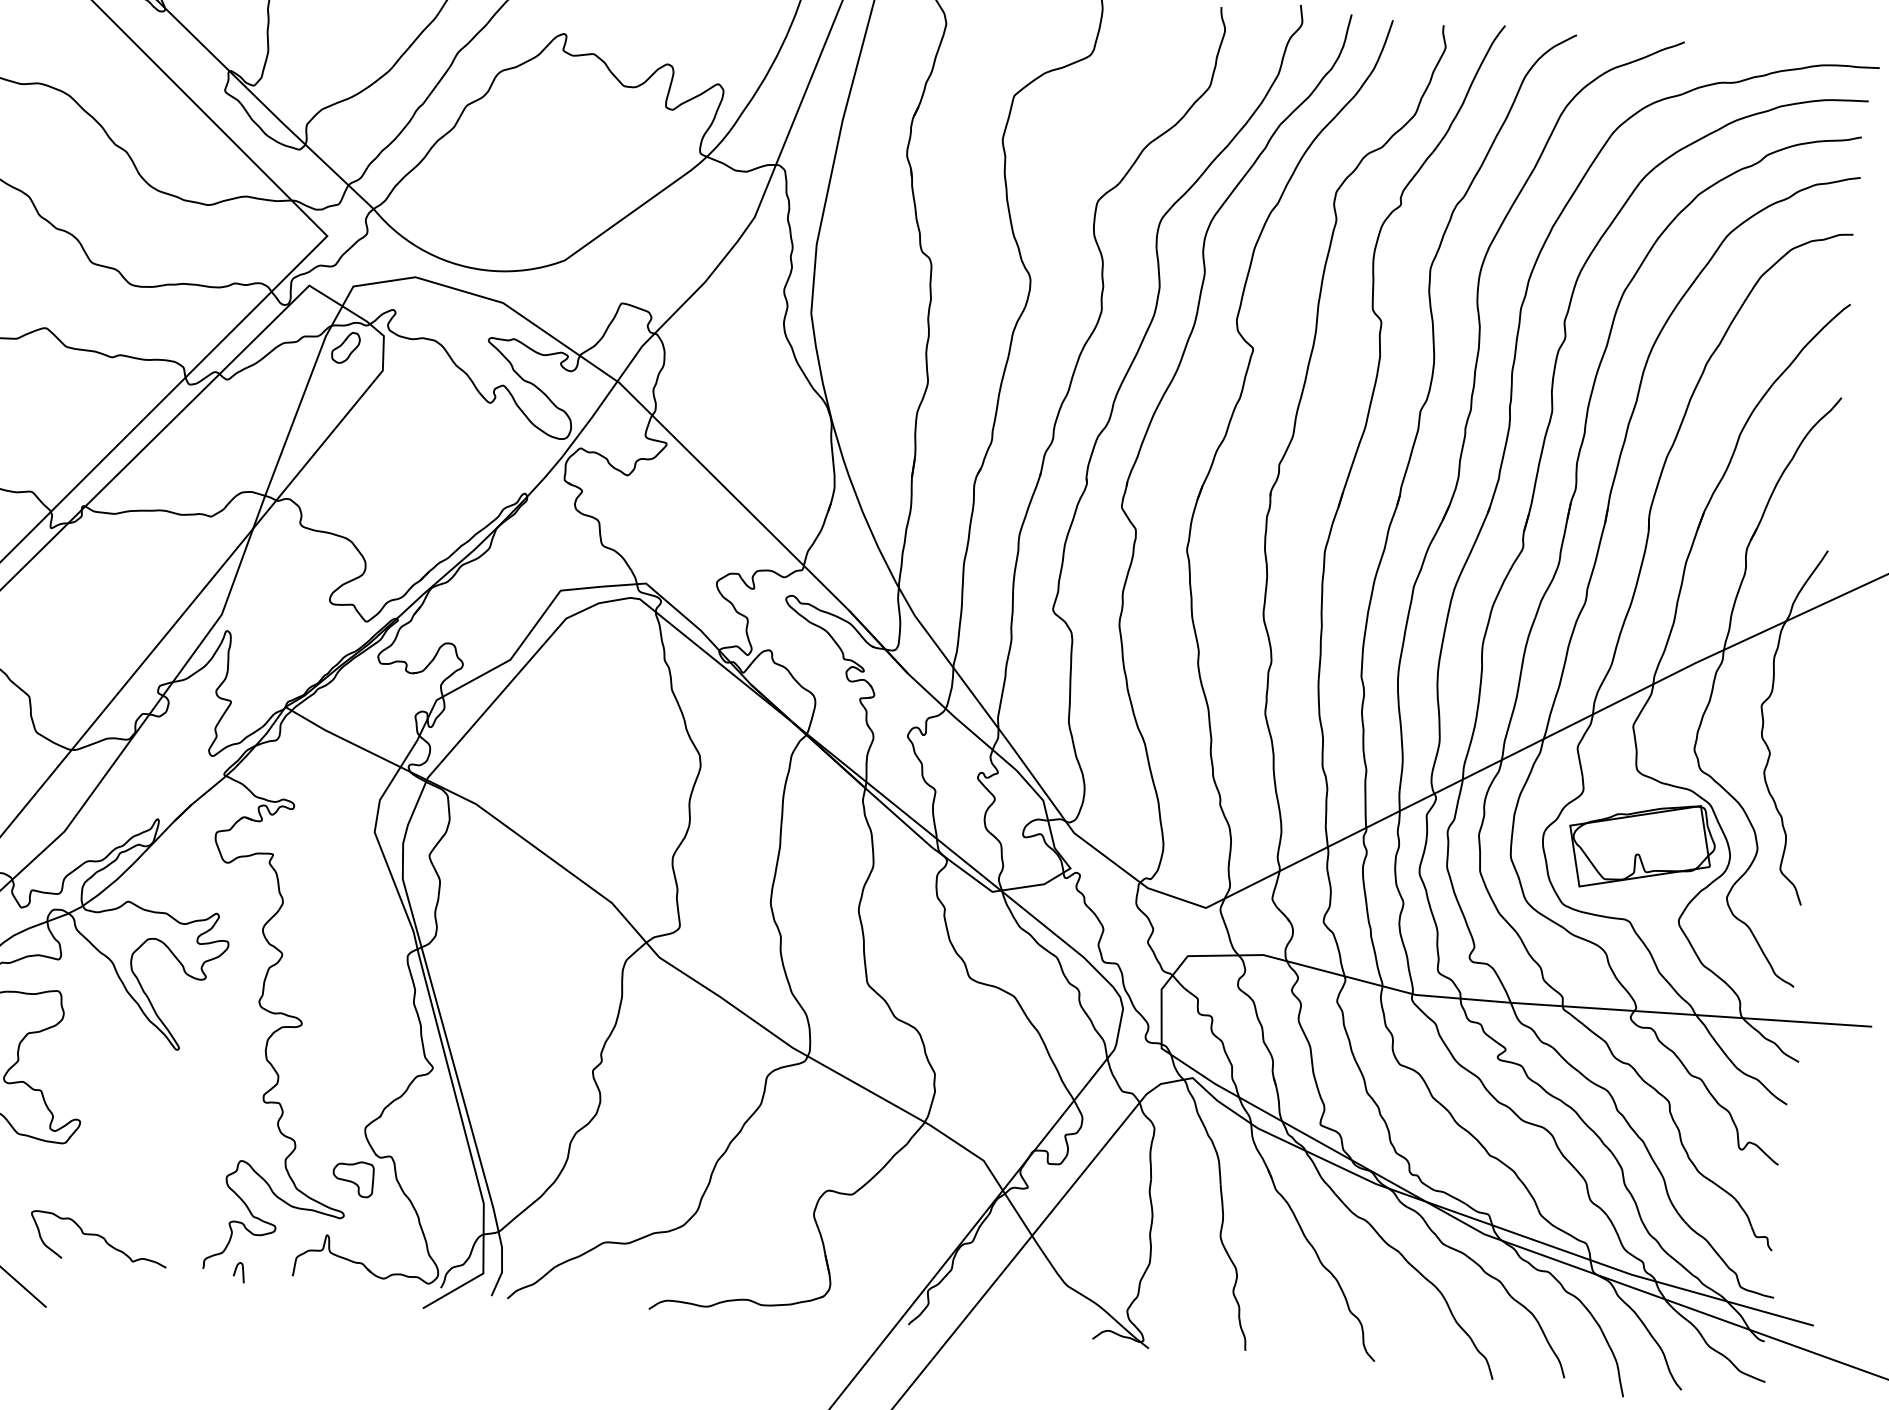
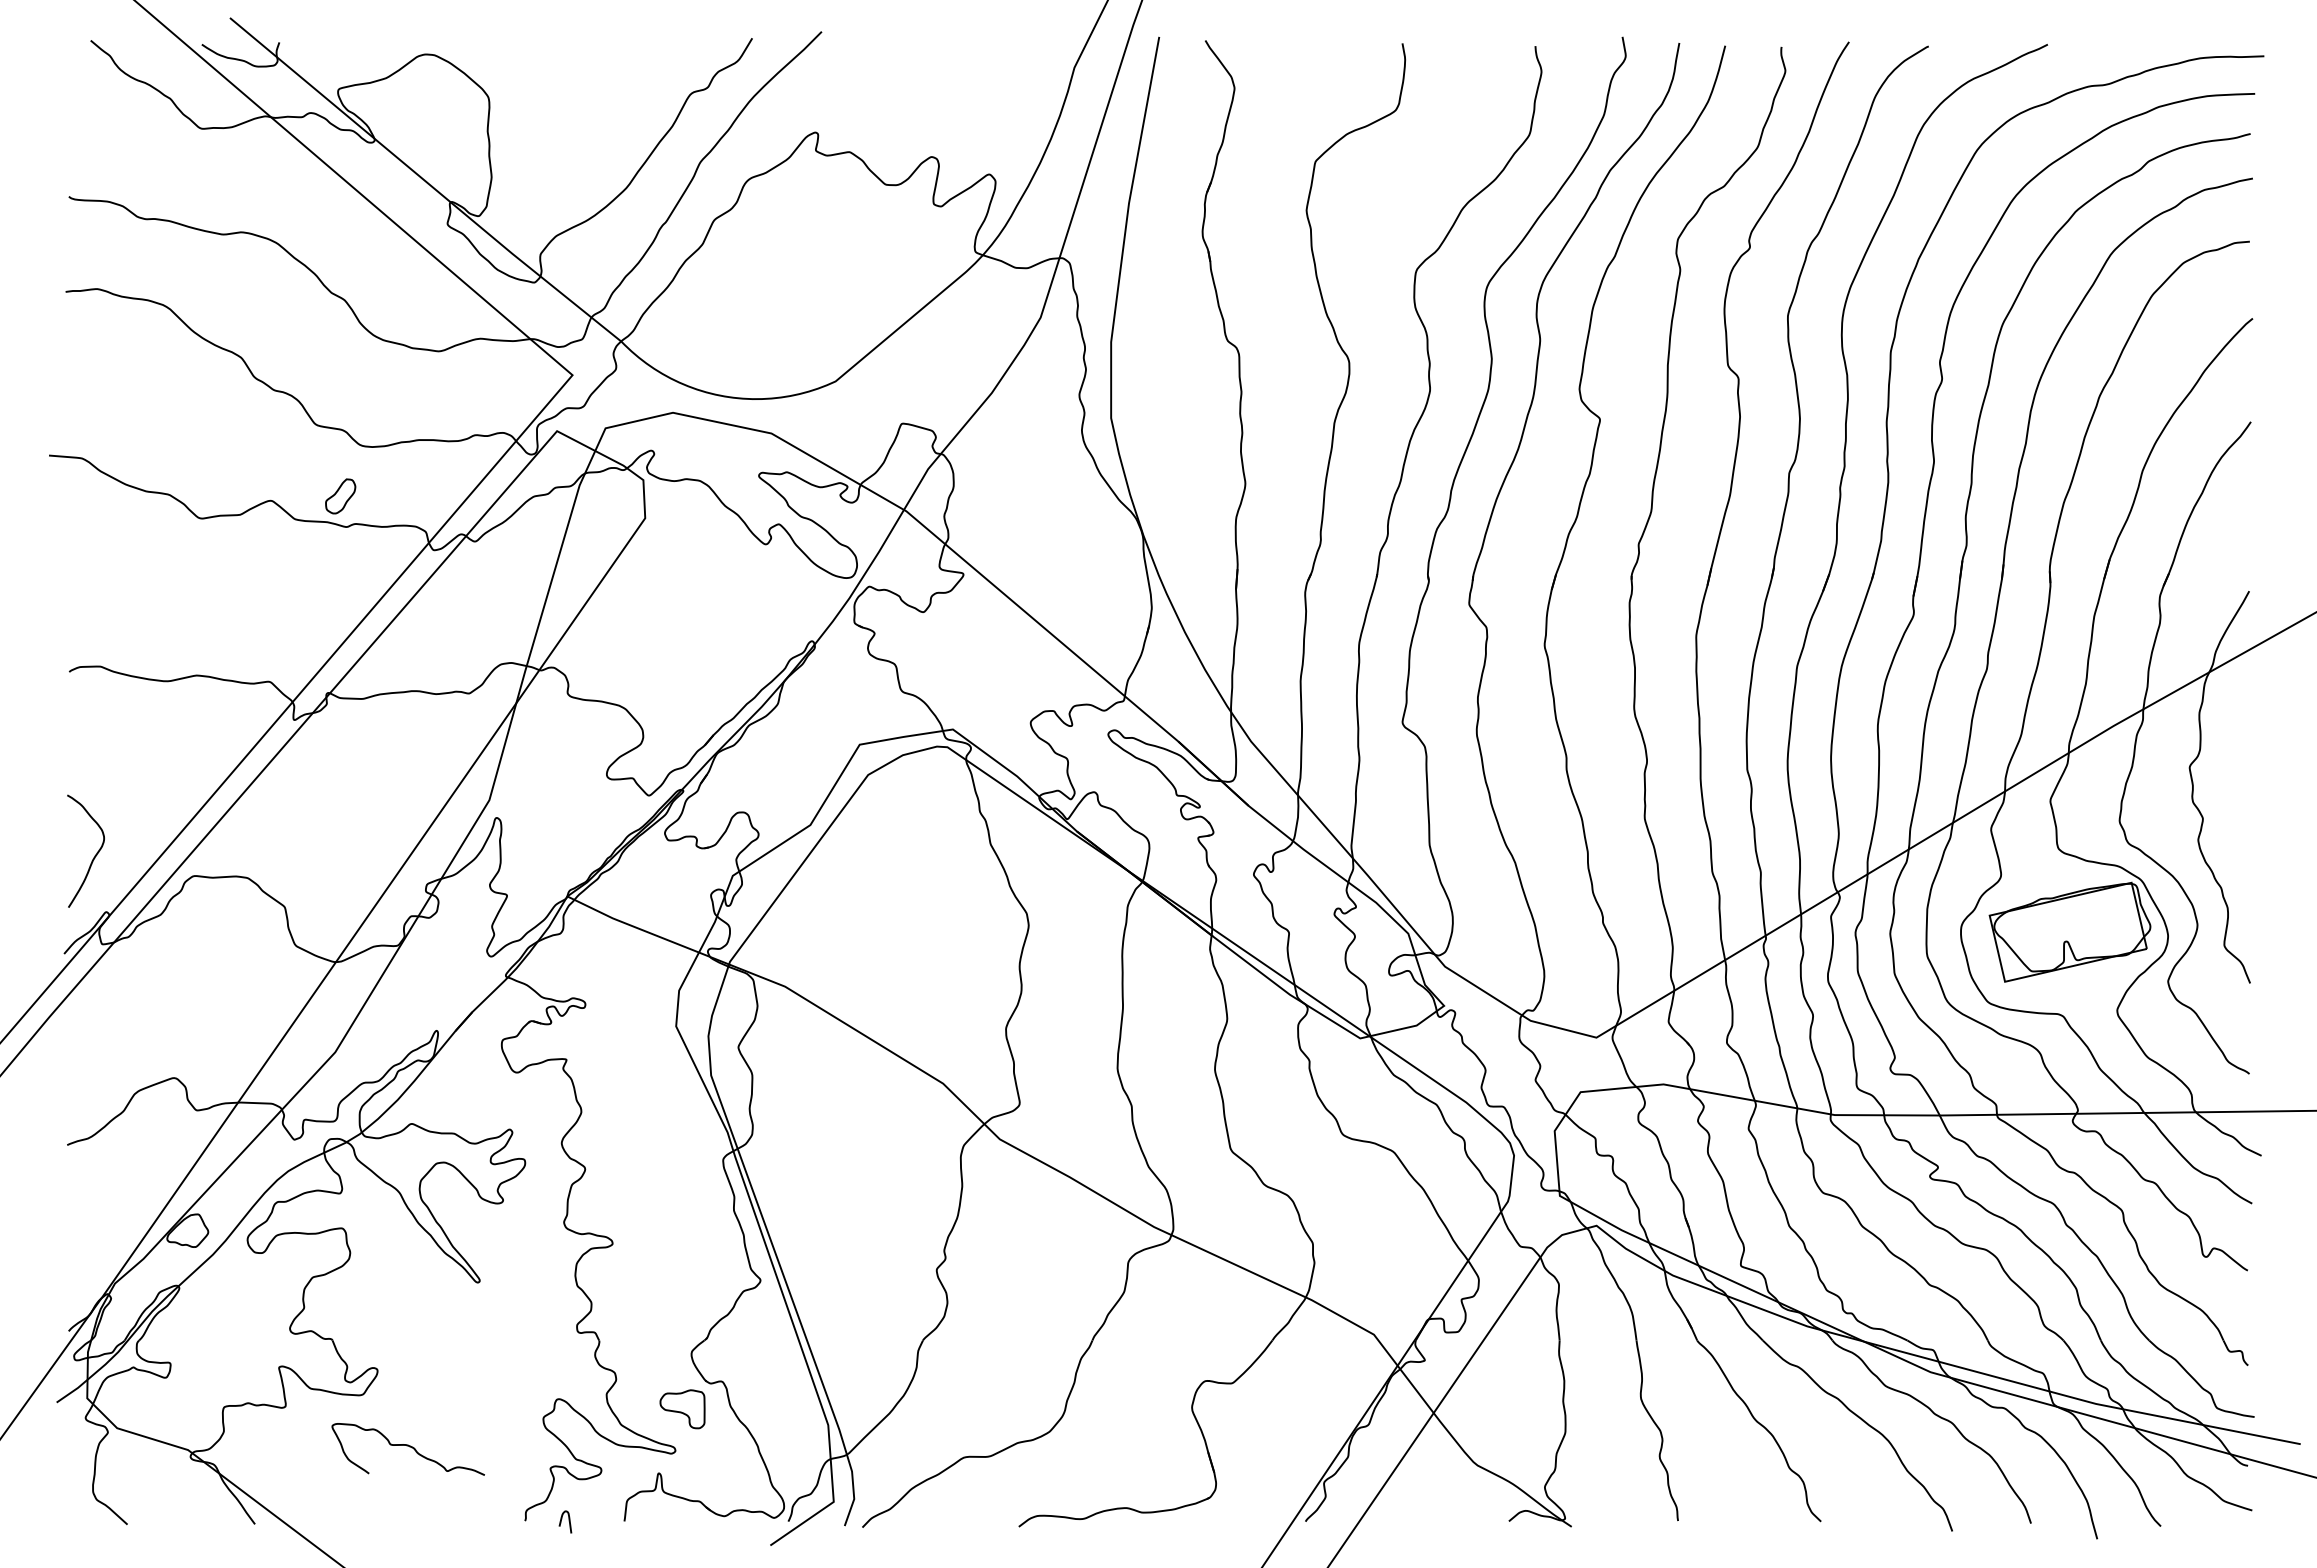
part: (345, 347) -> (340, 496), moved
curve: (100, 1237) -> (409, 1447), moved

